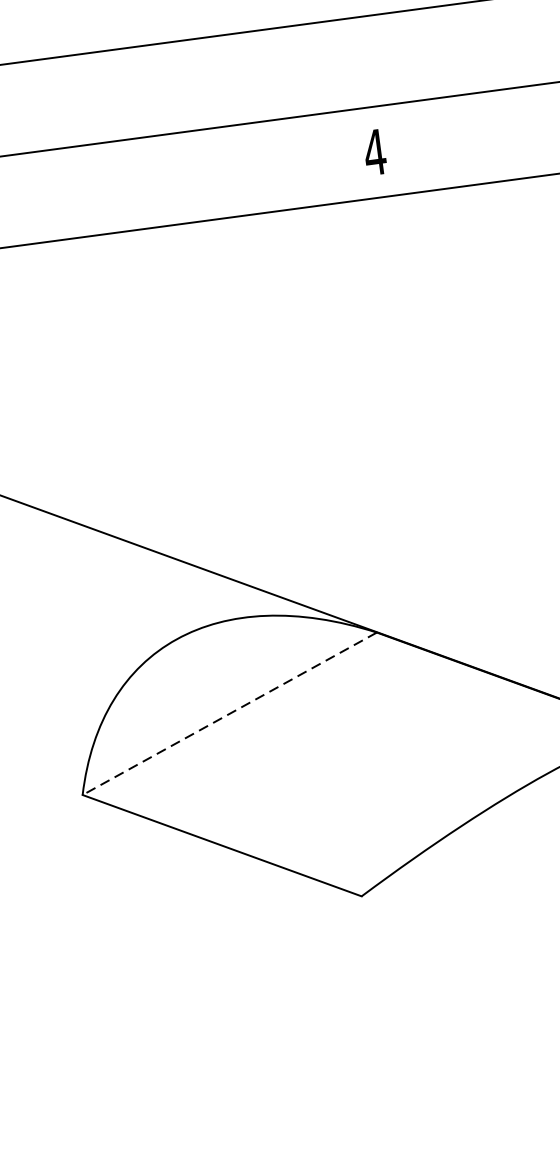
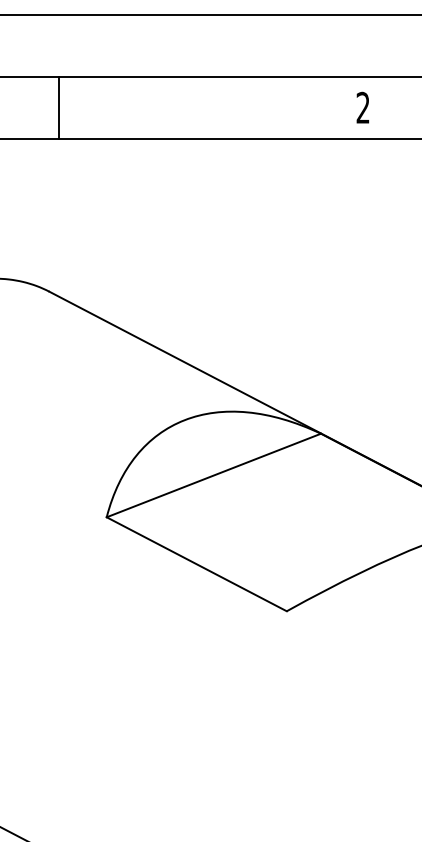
text: (375, 151) -> (363, 107), 4 -> 2
line: (229, 713) -> (213, 475), dashed -> solid

